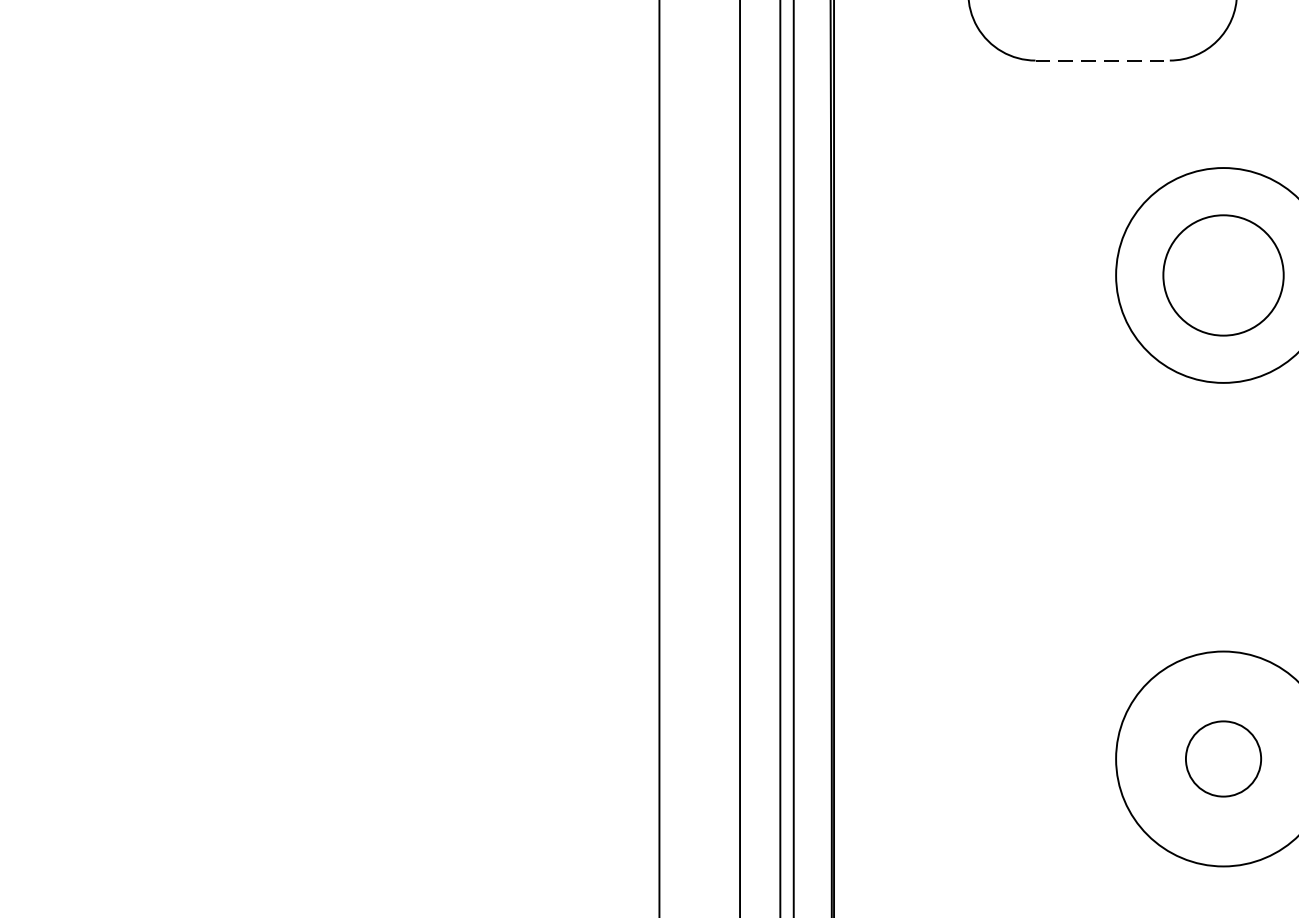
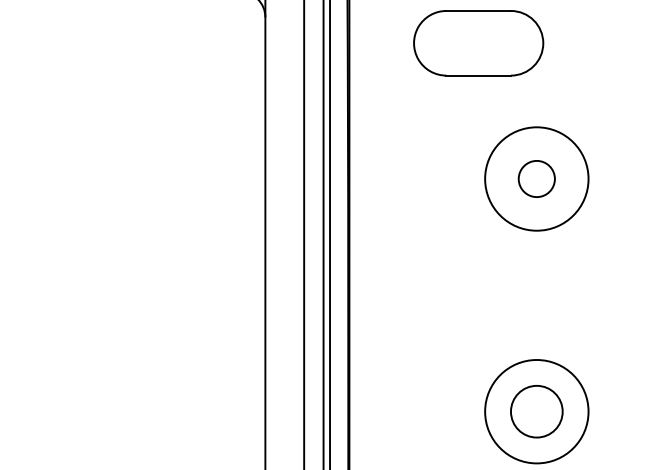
line: (1104, 60) -> (479, 75), dashed -> solid
circle: (1222, 274) -> (536, 178), size x0.62
circle: (1222, 758) -> (536, 411), size x1.43

